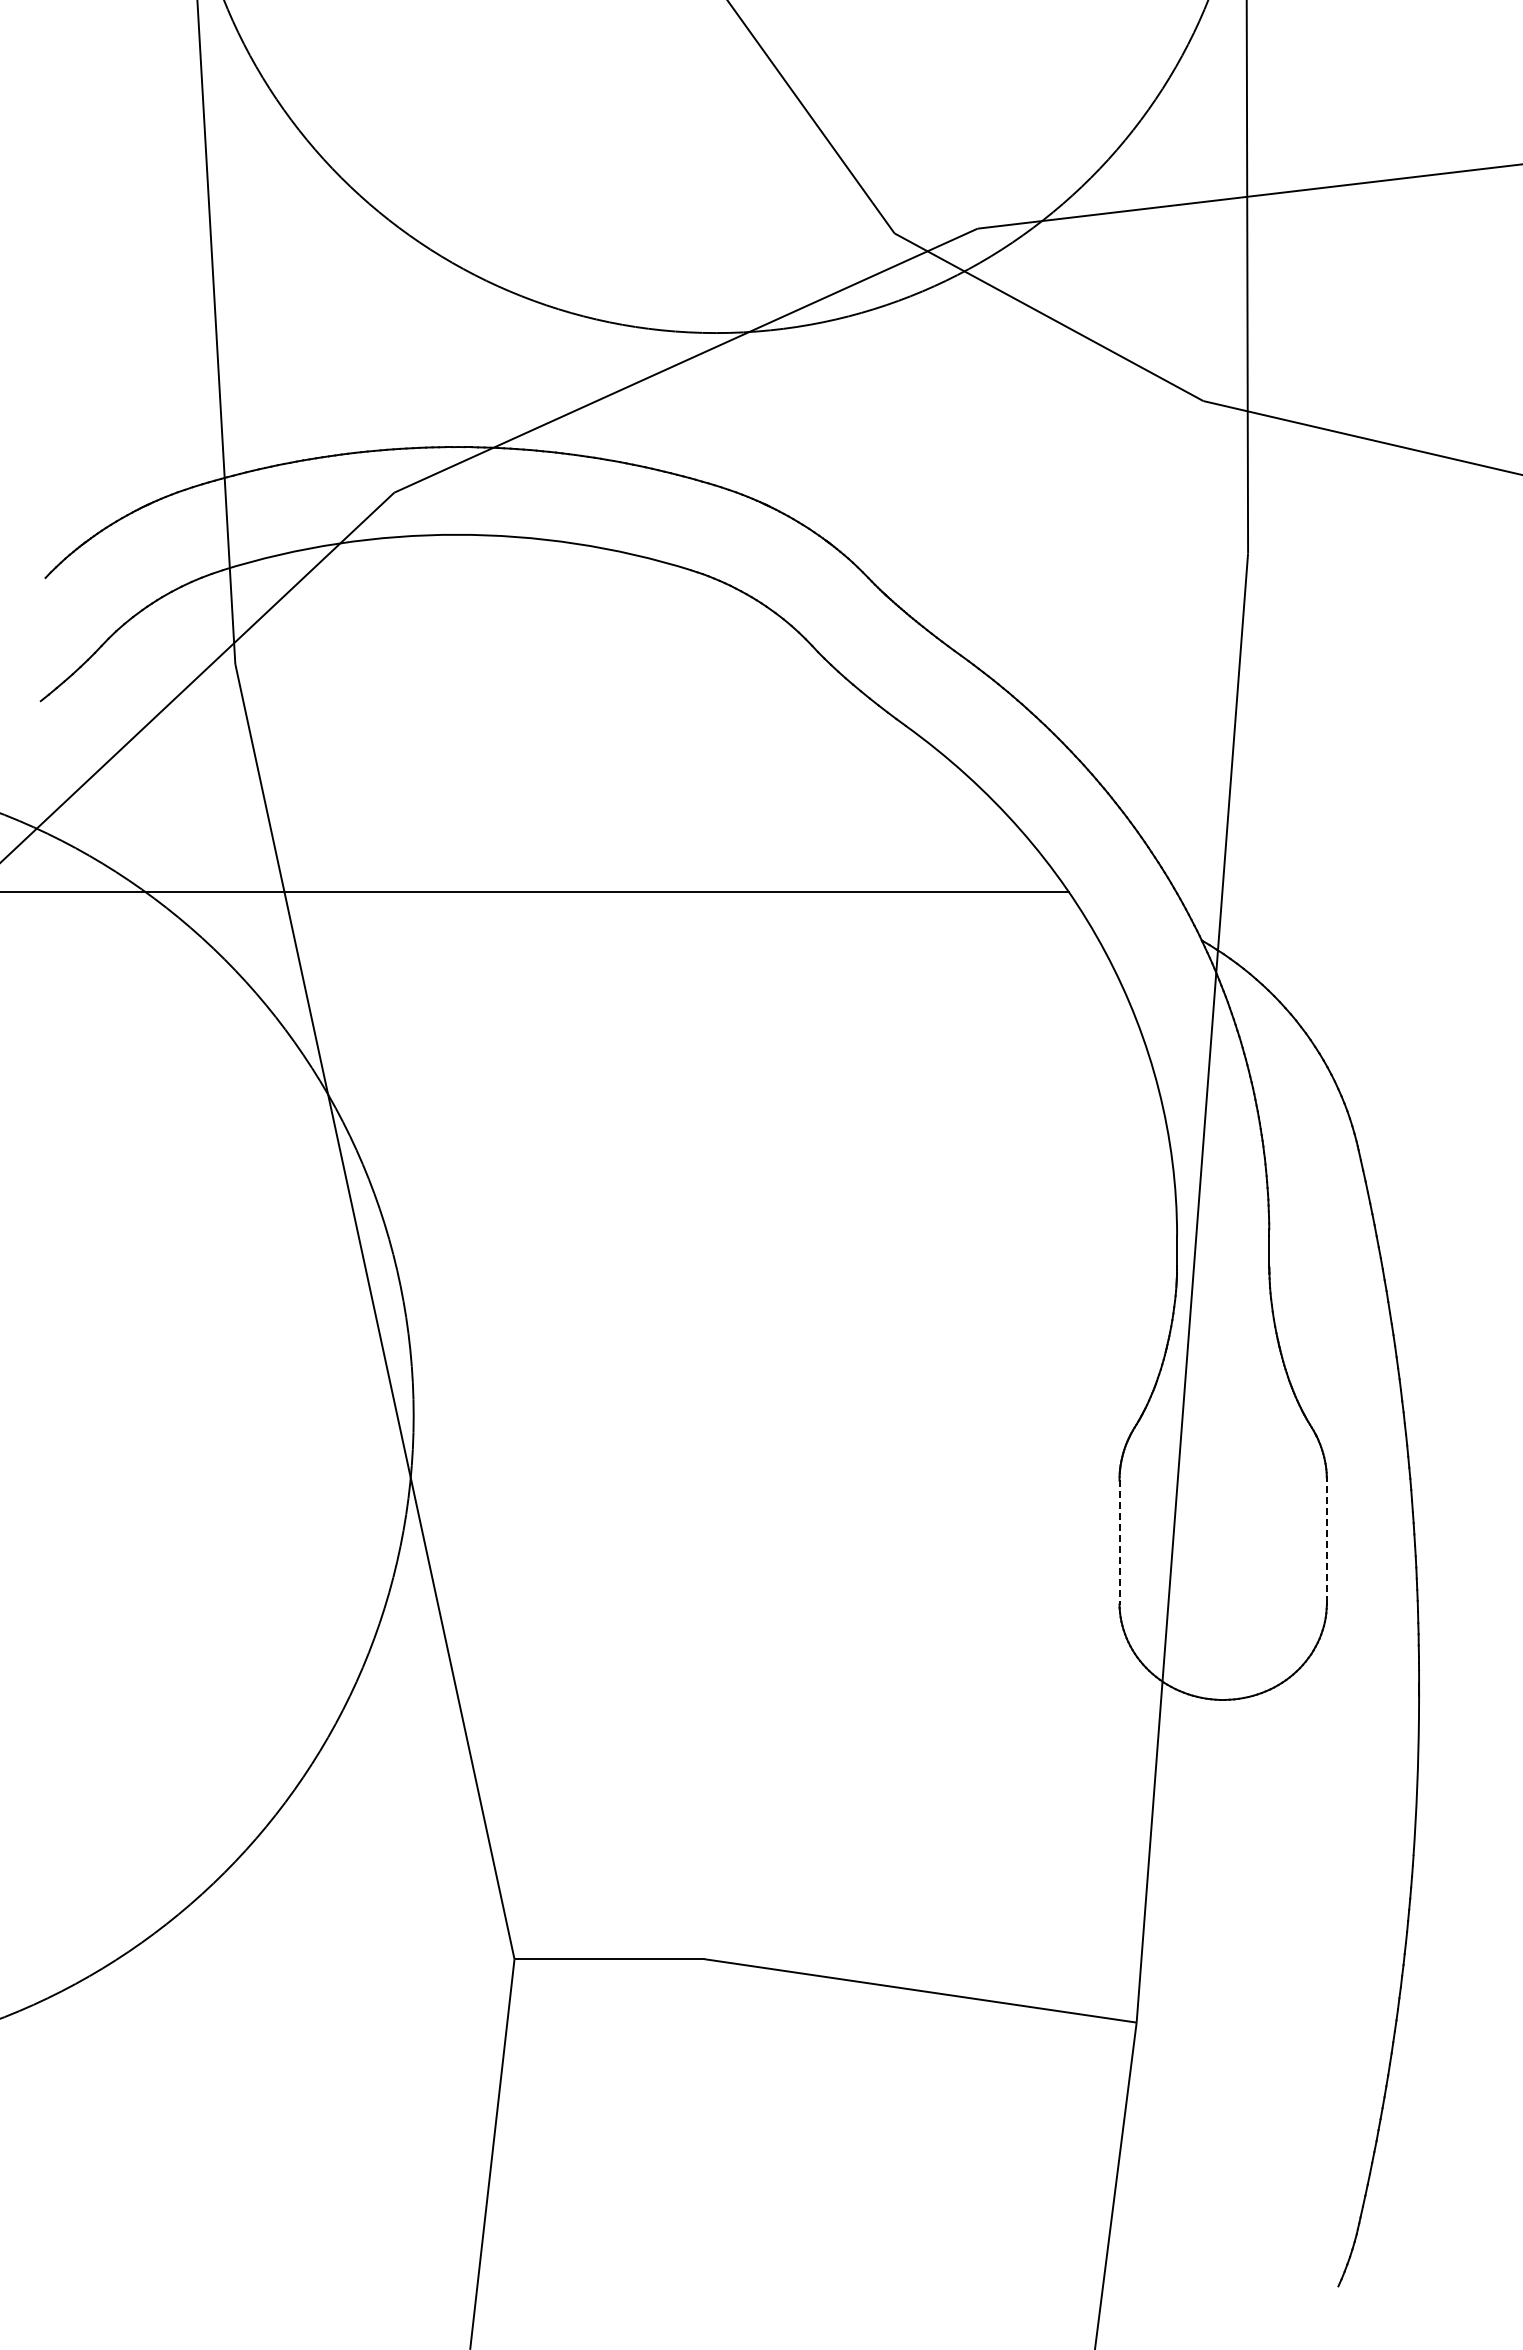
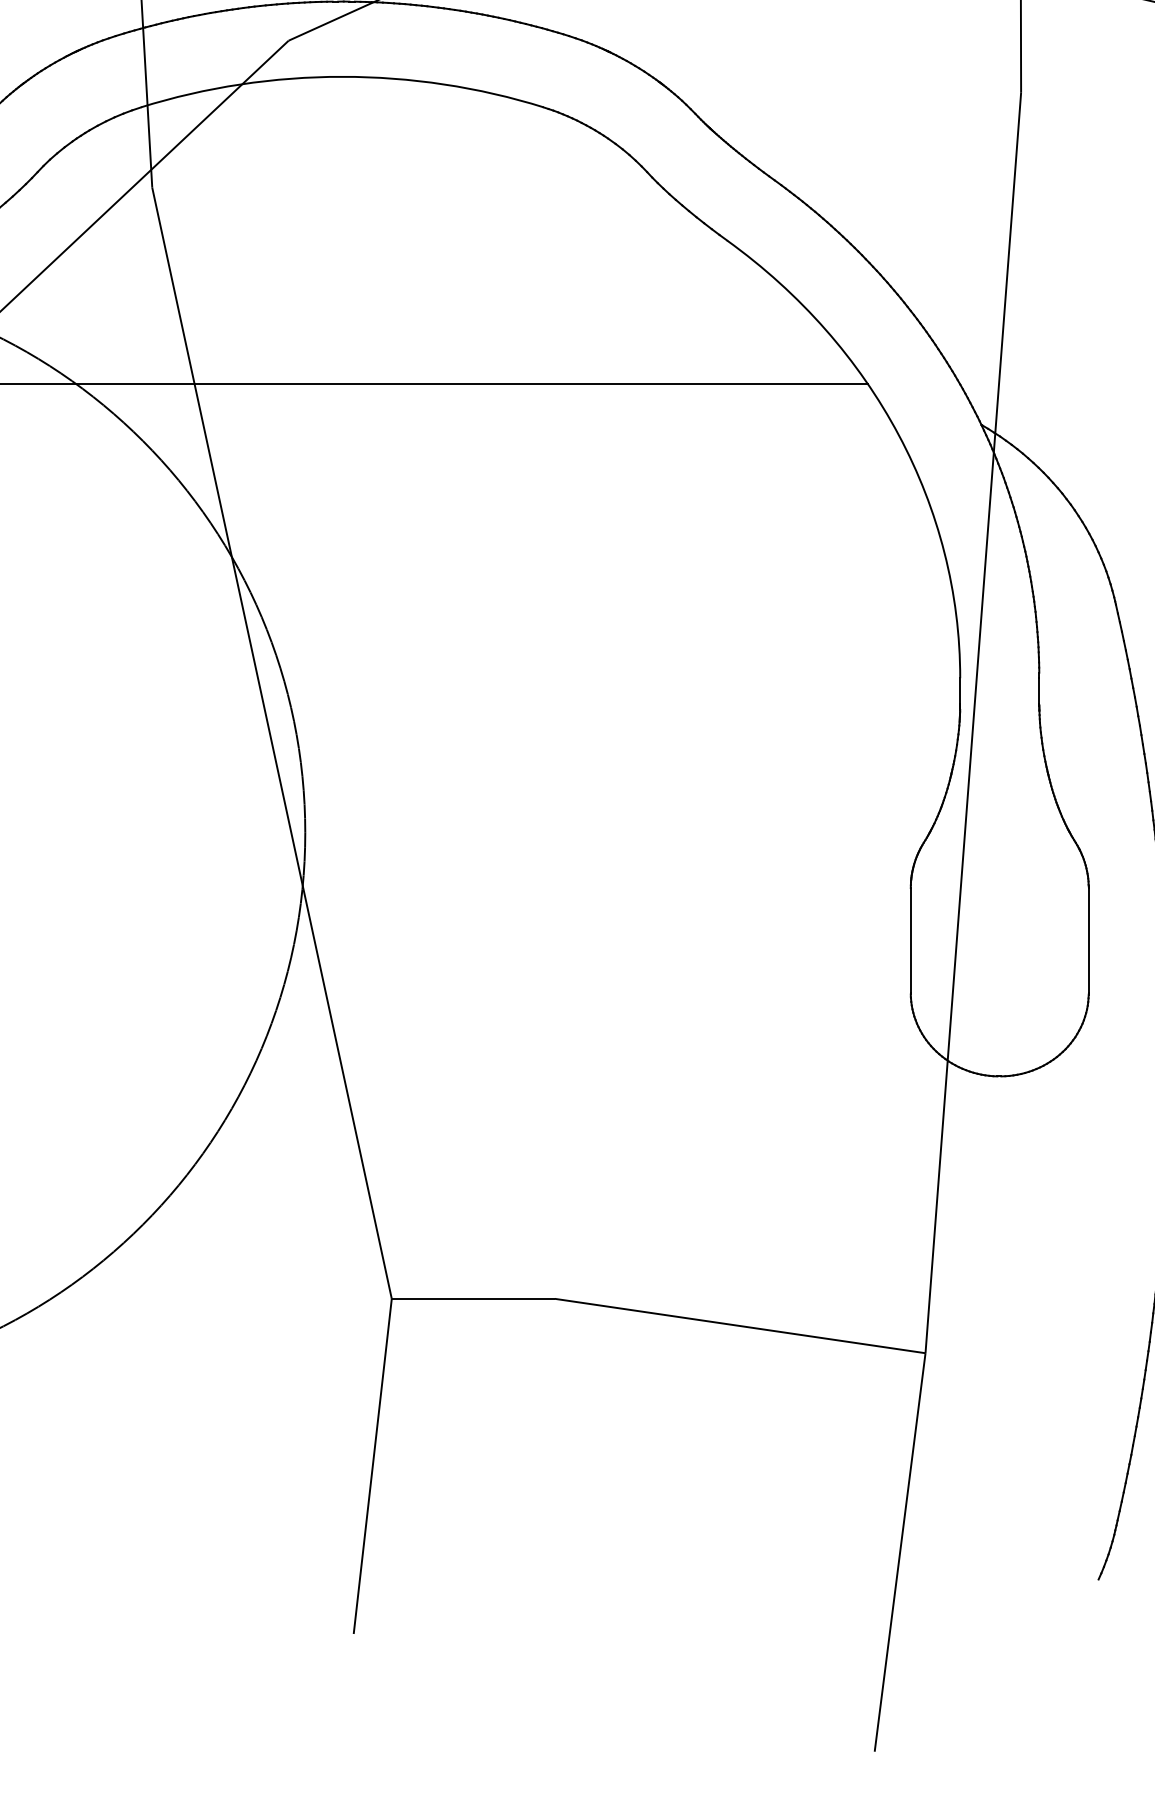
line: (1326, 1541) -> (1088, 940), dashed -> solid
line: (1119, 1542) -> (910, 941), dashed -> solid

